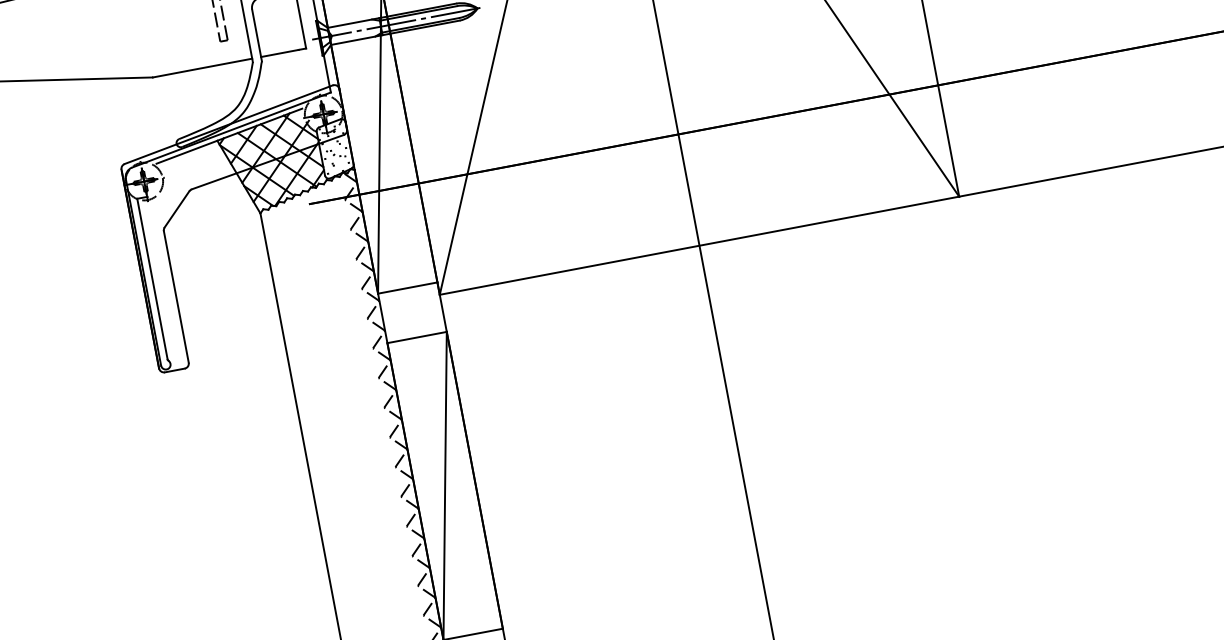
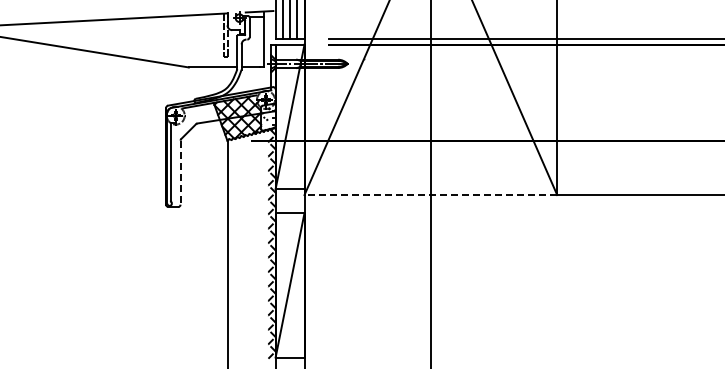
line: (698, 246) -> (430, 195), solid -> dashed
line: (176, 296) -> (180, 172), solid -> dashed

